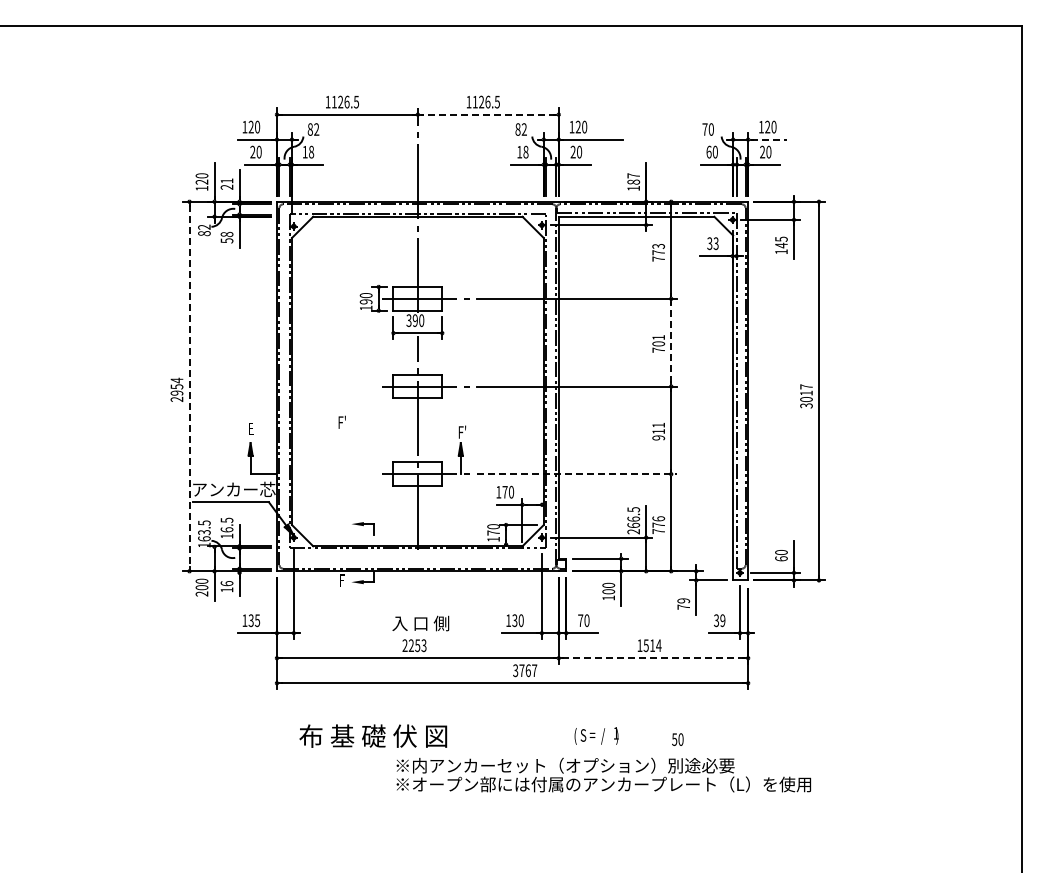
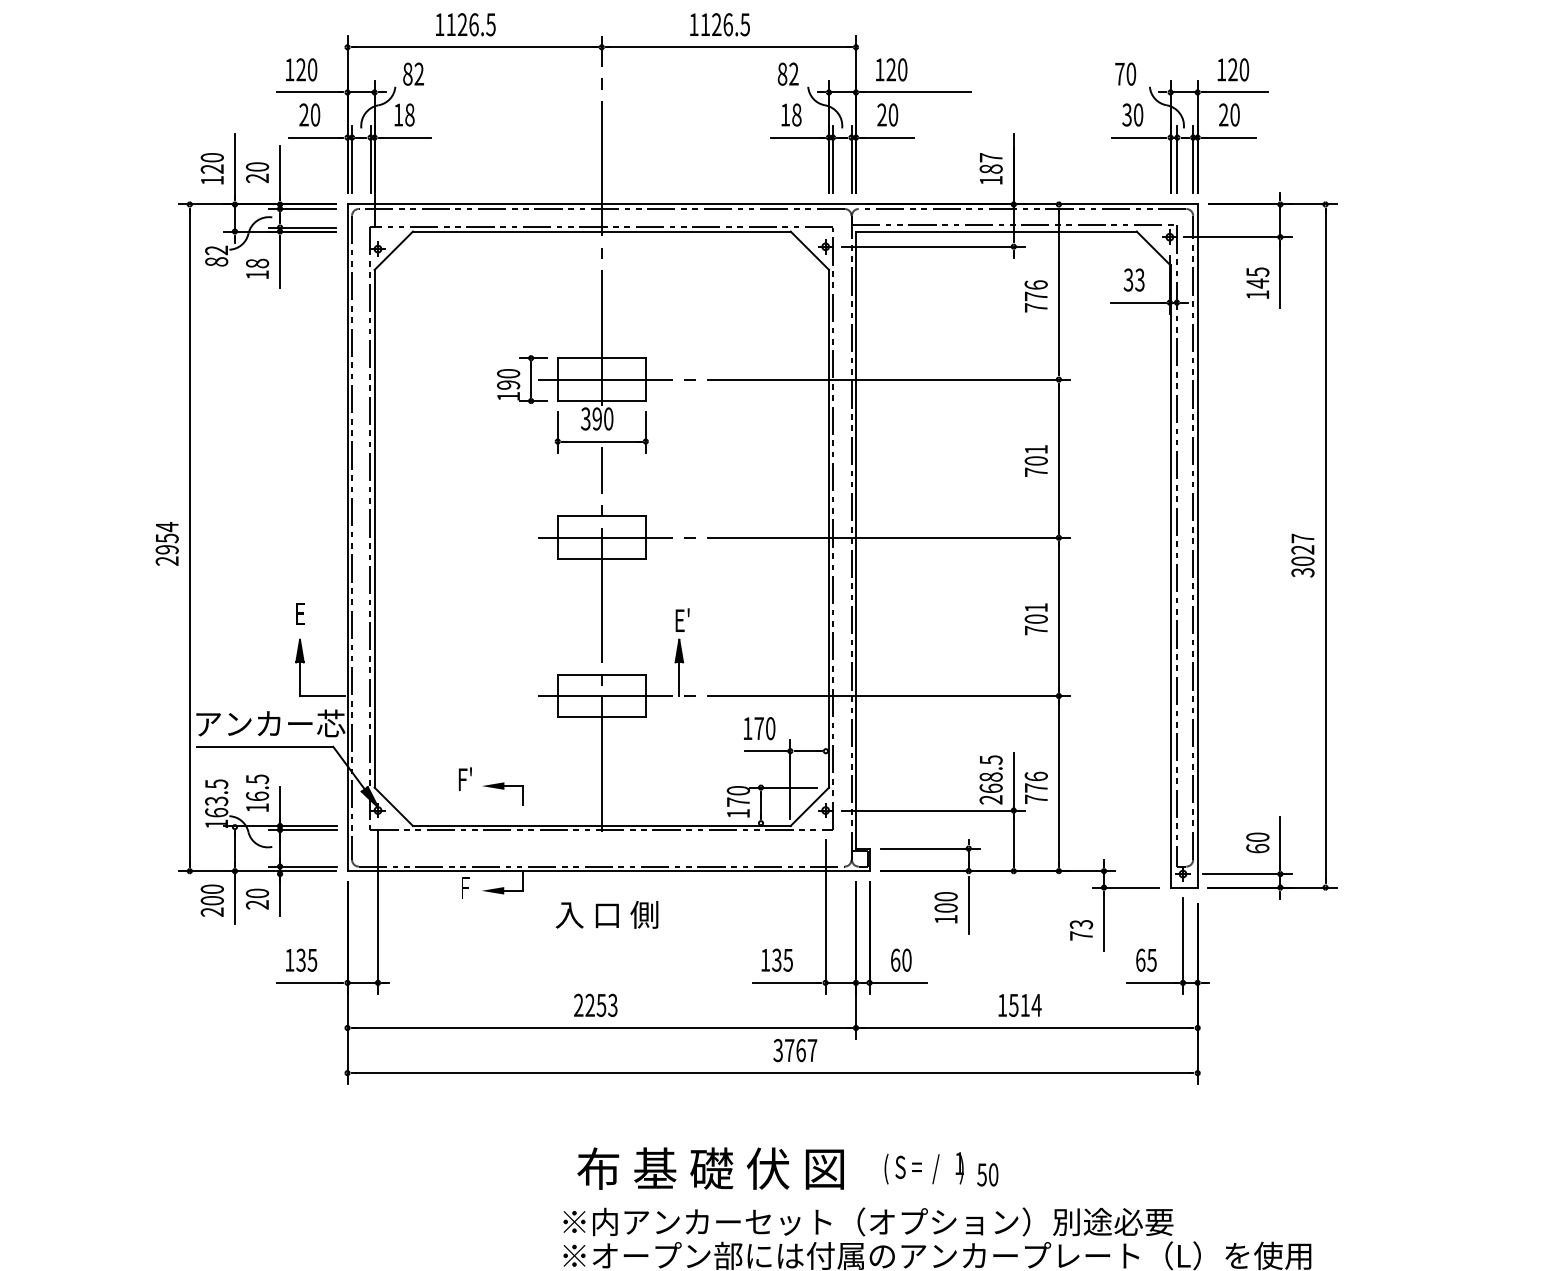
line: (487, 114) -> (727, 47), dashed -> solid
line: (769, 139) -> (1236, 92), dashed -> solid
text: (708, 151) -> (1126, 113), 60 -> 30
text: (226, 180) -> (256, 166), 21 -> 20
text: (226, 240) -> (256, 274), 58 -> 18
text: (658, 246) -> (1035, 285), 773 -> 776
line: (671, 342) -> (1059, 458), dashed -> solid
line: (189, 386) -> (189, 537), dashed -> solid
text: (806, 392) -> (1302, 548), 3017 -> 3027
text: (341, 421) -> (464, 777), moved
text: (463, 431) -> (684, 618), F' -> E'
text: (658, 434) -> (1035, 624), 911 -> 701
line: (577, 474) -> (889, 696), dashed -> solid
text: (633, 518) -> (990, 775), 266.5 -> 268.5
text: (226, 586) -> (256, 898), 16 -> 20
text: (683, 600) -> (1081, 923), 79 -> 73
text: (520, 620) -> (786, 959), 130 -> 135
text: (580, 620) -> (895, 959), 70 -> 60
text: (719, 620) -> (1145, 959), 39 -> 65
text: (420, 623) -> (606, 914), moved
line: (653, 658) -> (1026, 1028), dashed -> solid
text: (373, 735) -> (711, 1167), moved
text: (677, 739) -> (987, 1174), moved

